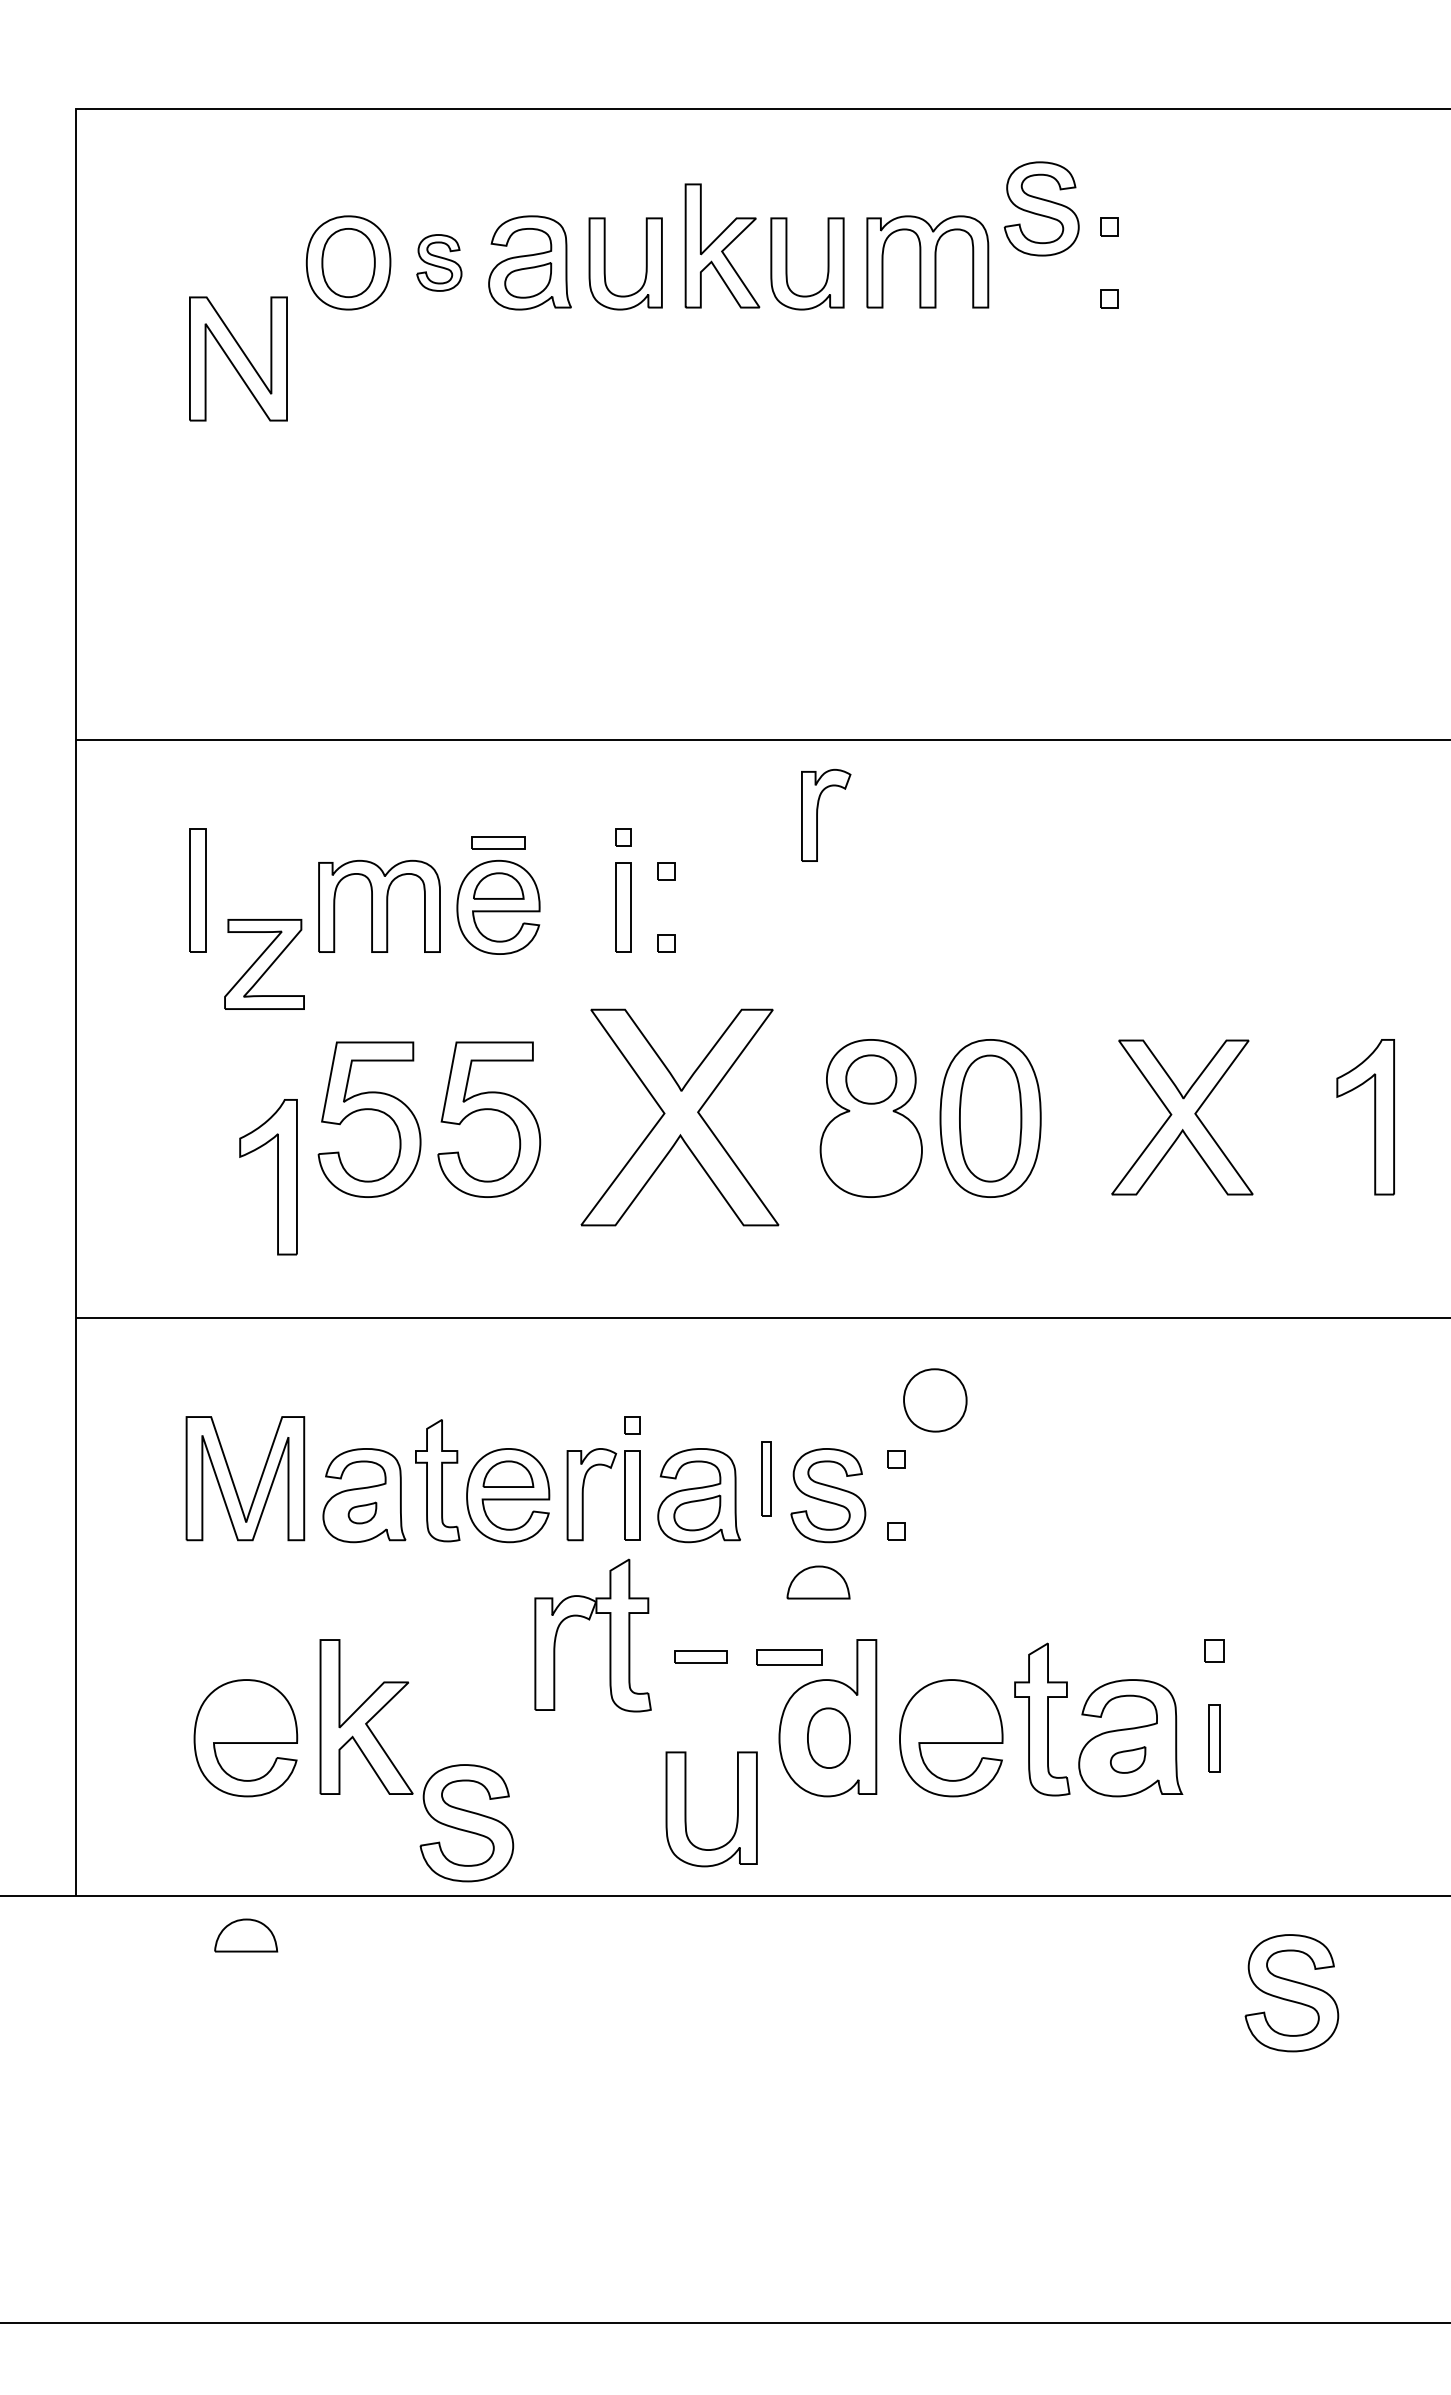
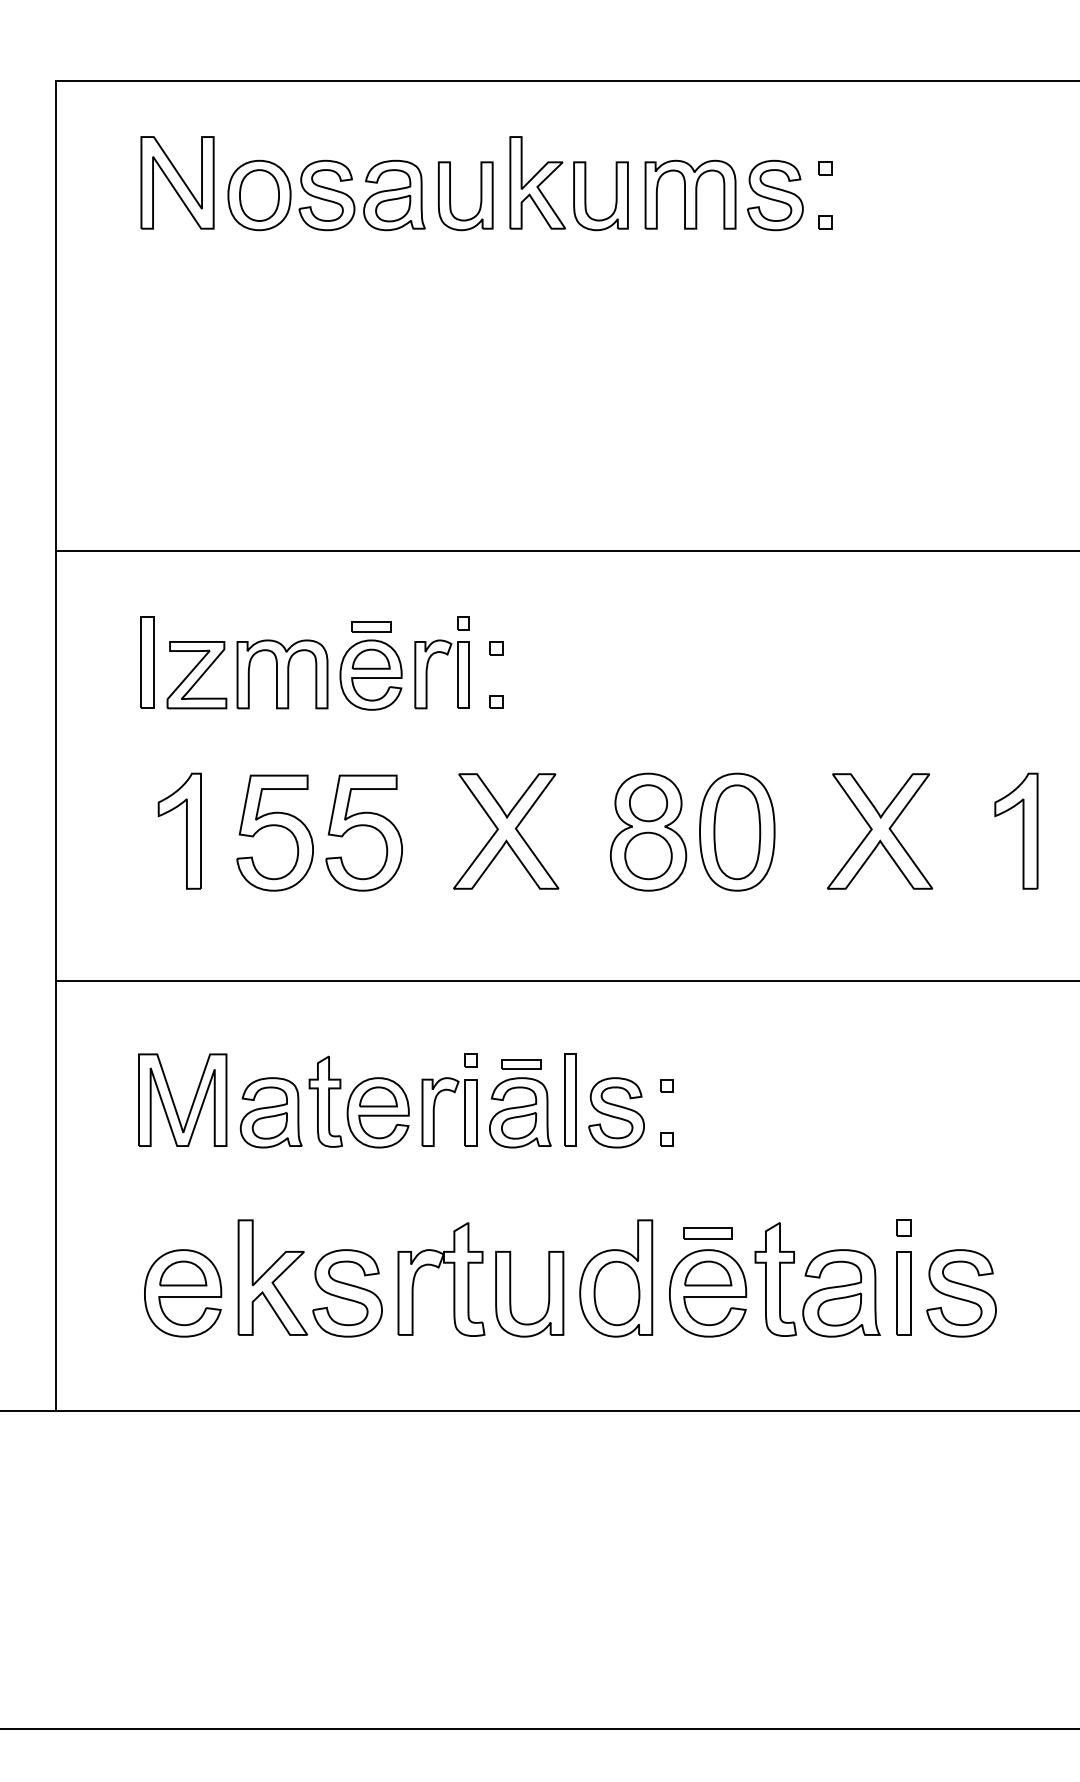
part: (1041, 208) -> (775, 195), moved
part: (439, 262) -> (327, 195), size x1.67
part: (238, 358) -> (177, 182), moved
part: (818, 810) -> (427, 670), moved
part: (264, 964) -> (196, 675), moved
part: (680, 1117) -> (506, 831), size x0.71
part: (277, 1177) -> (186, 831), moved
part: (935, 1400) -> (648, 856), moved
part: (766, 1478) -> (570, 1100), size x1.67
part: (362, 1512) -> (269, 1125), size x1.67
part: (818, 1582) -> (708, 1273), moved
part: (589, 1620) -> (438, 1268), moved
part: (700, 1656) -> (521, 1064), moved
part: (789, 1657) -> (708, 1233), moved
part: (828, 1737) -> (616, 1292), size x1.43
part: (1214, 1737) -> (903, 1292), size x1.67
part: (1127, 1759) -> (839, 1309), size x1.67
part: (686, 1809) -> (510, 1294), moved
part: (466, 1823) -> (347, 1293), moved
part: (246, 1935) -> (183, 1273), moved
part: (1291, 1993) -> (961, 1293), moved

